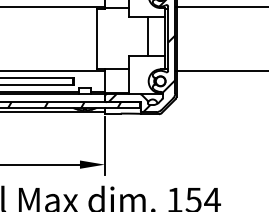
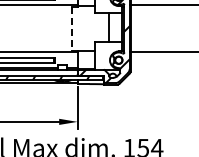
line: (96, 39) -> (71, 29), solid -> dashed

